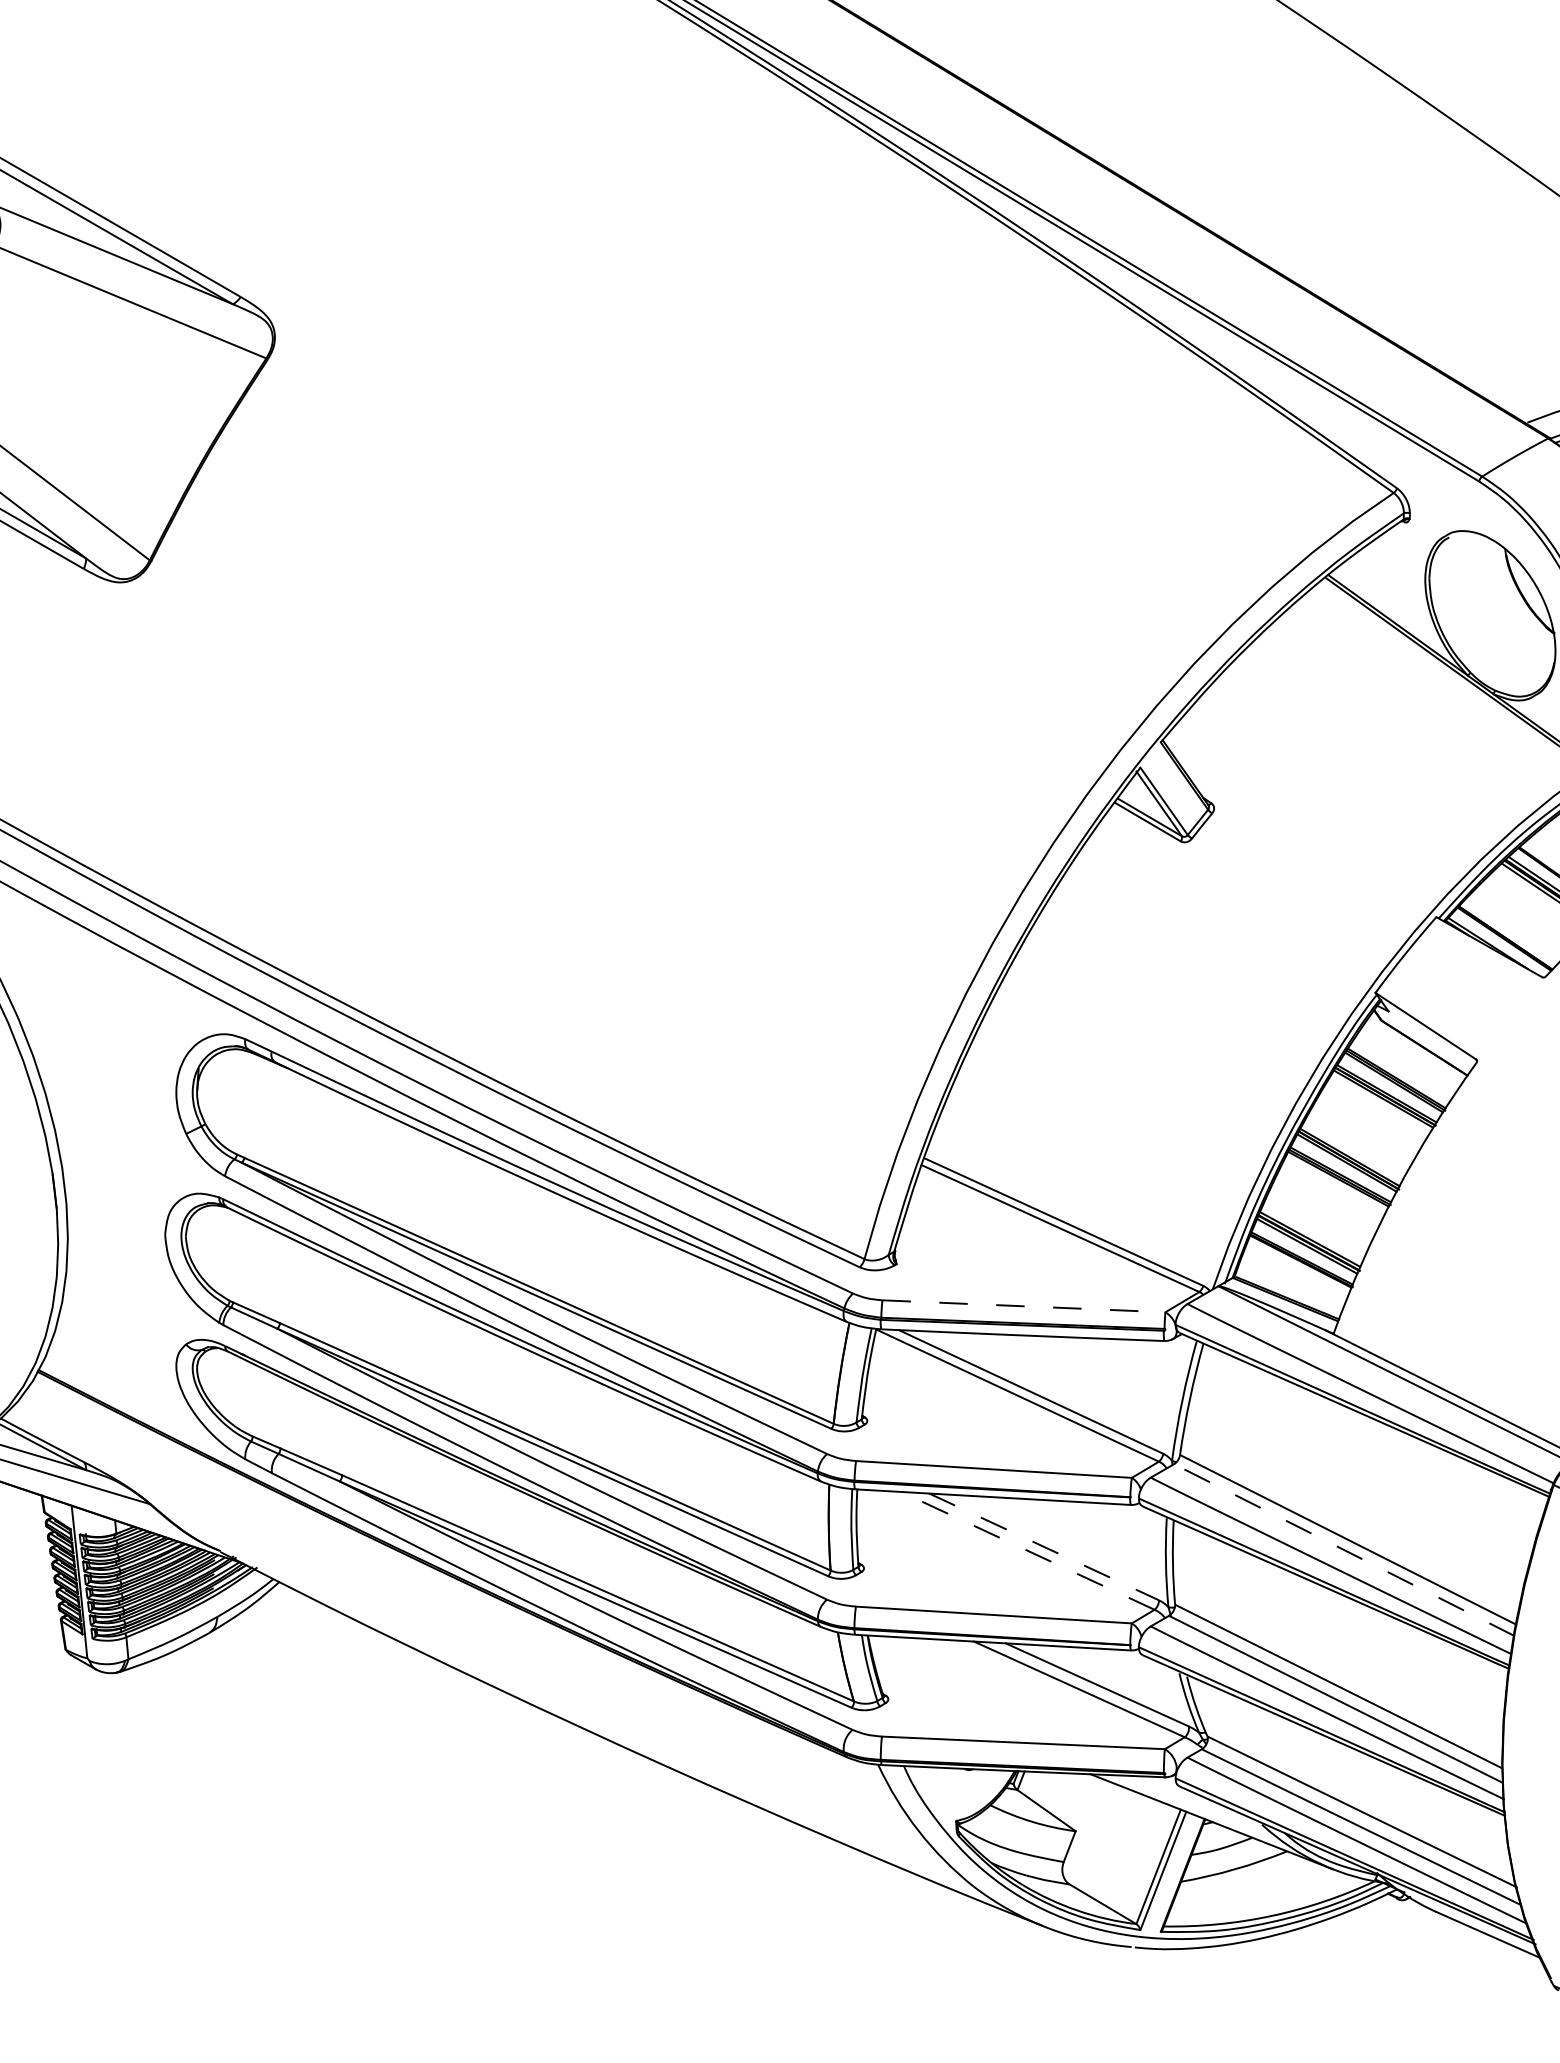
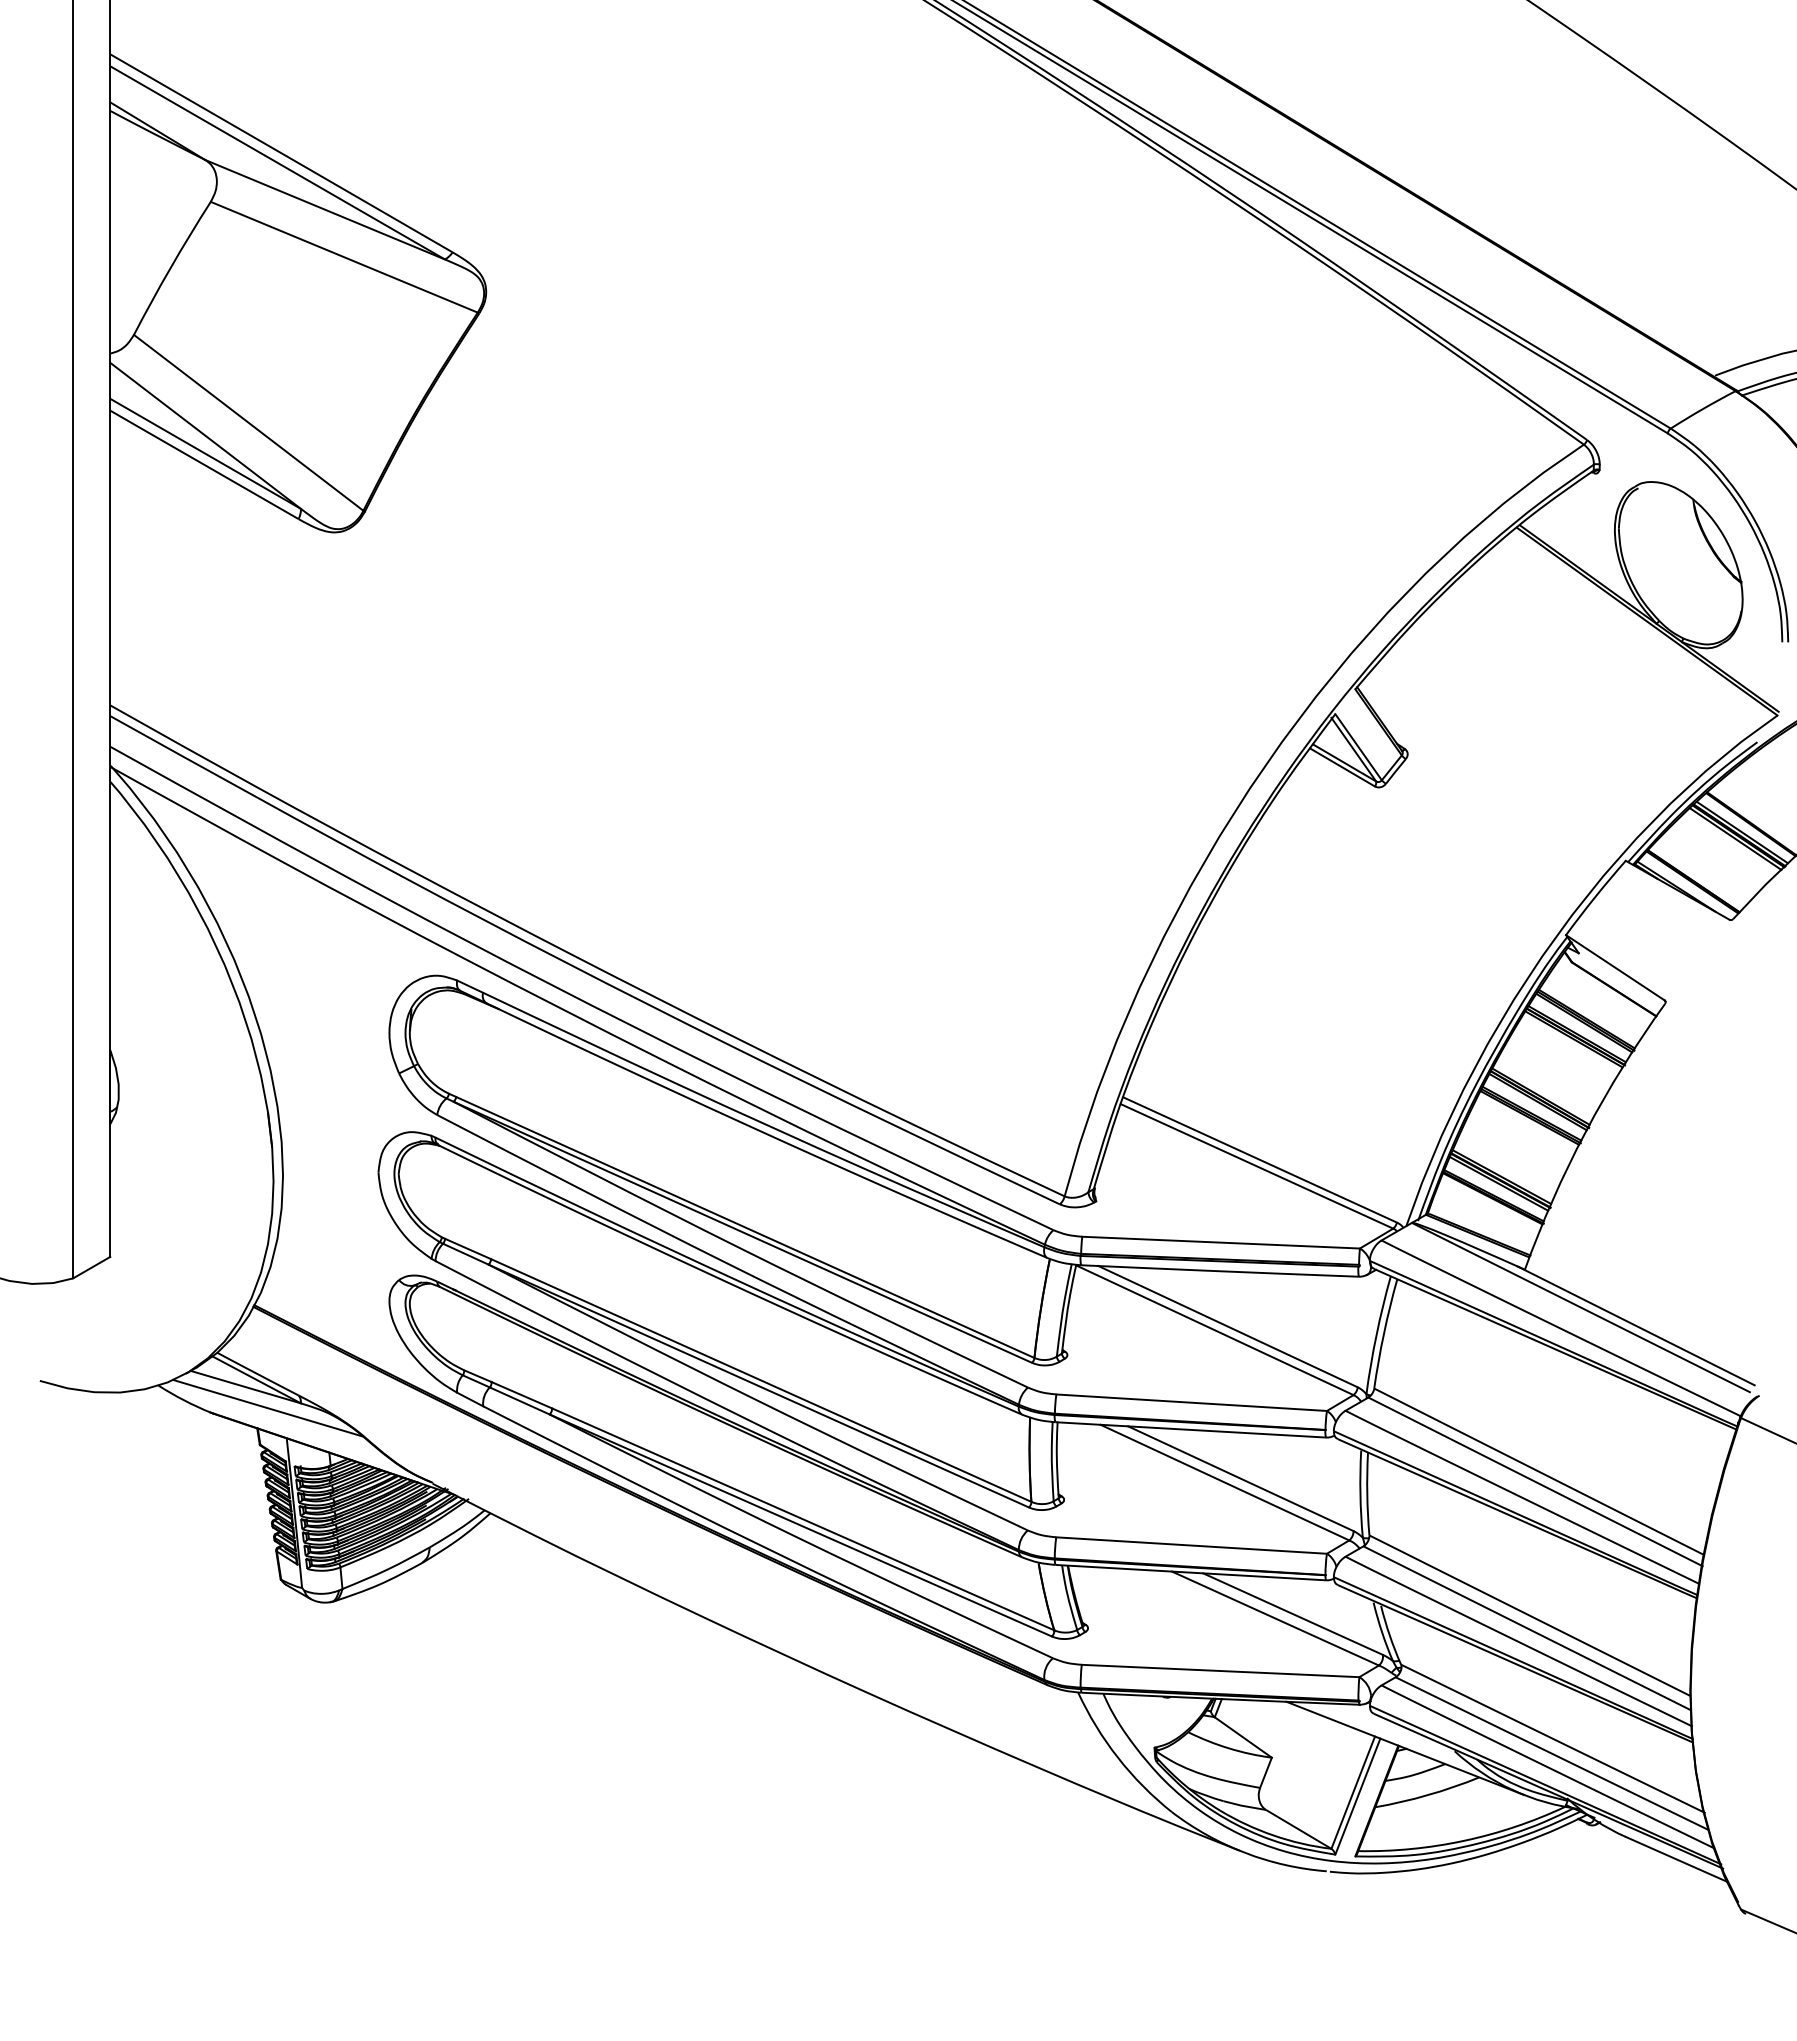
line: (1024, 1306) -> (1221, 1242), dashed -> solid
line: (1044, 1546) -> (1241, 1478), dashed -> solid
line: (1344, 1549) -> (1535, 1481), dashed -> solid
line: (1027, 1550) -> (1224, 1482), dashed -> solid

